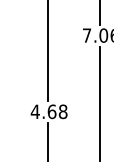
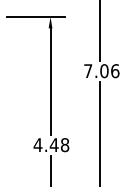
text: (51, 112) -> (53, 145), 4.68 -> 4.48

